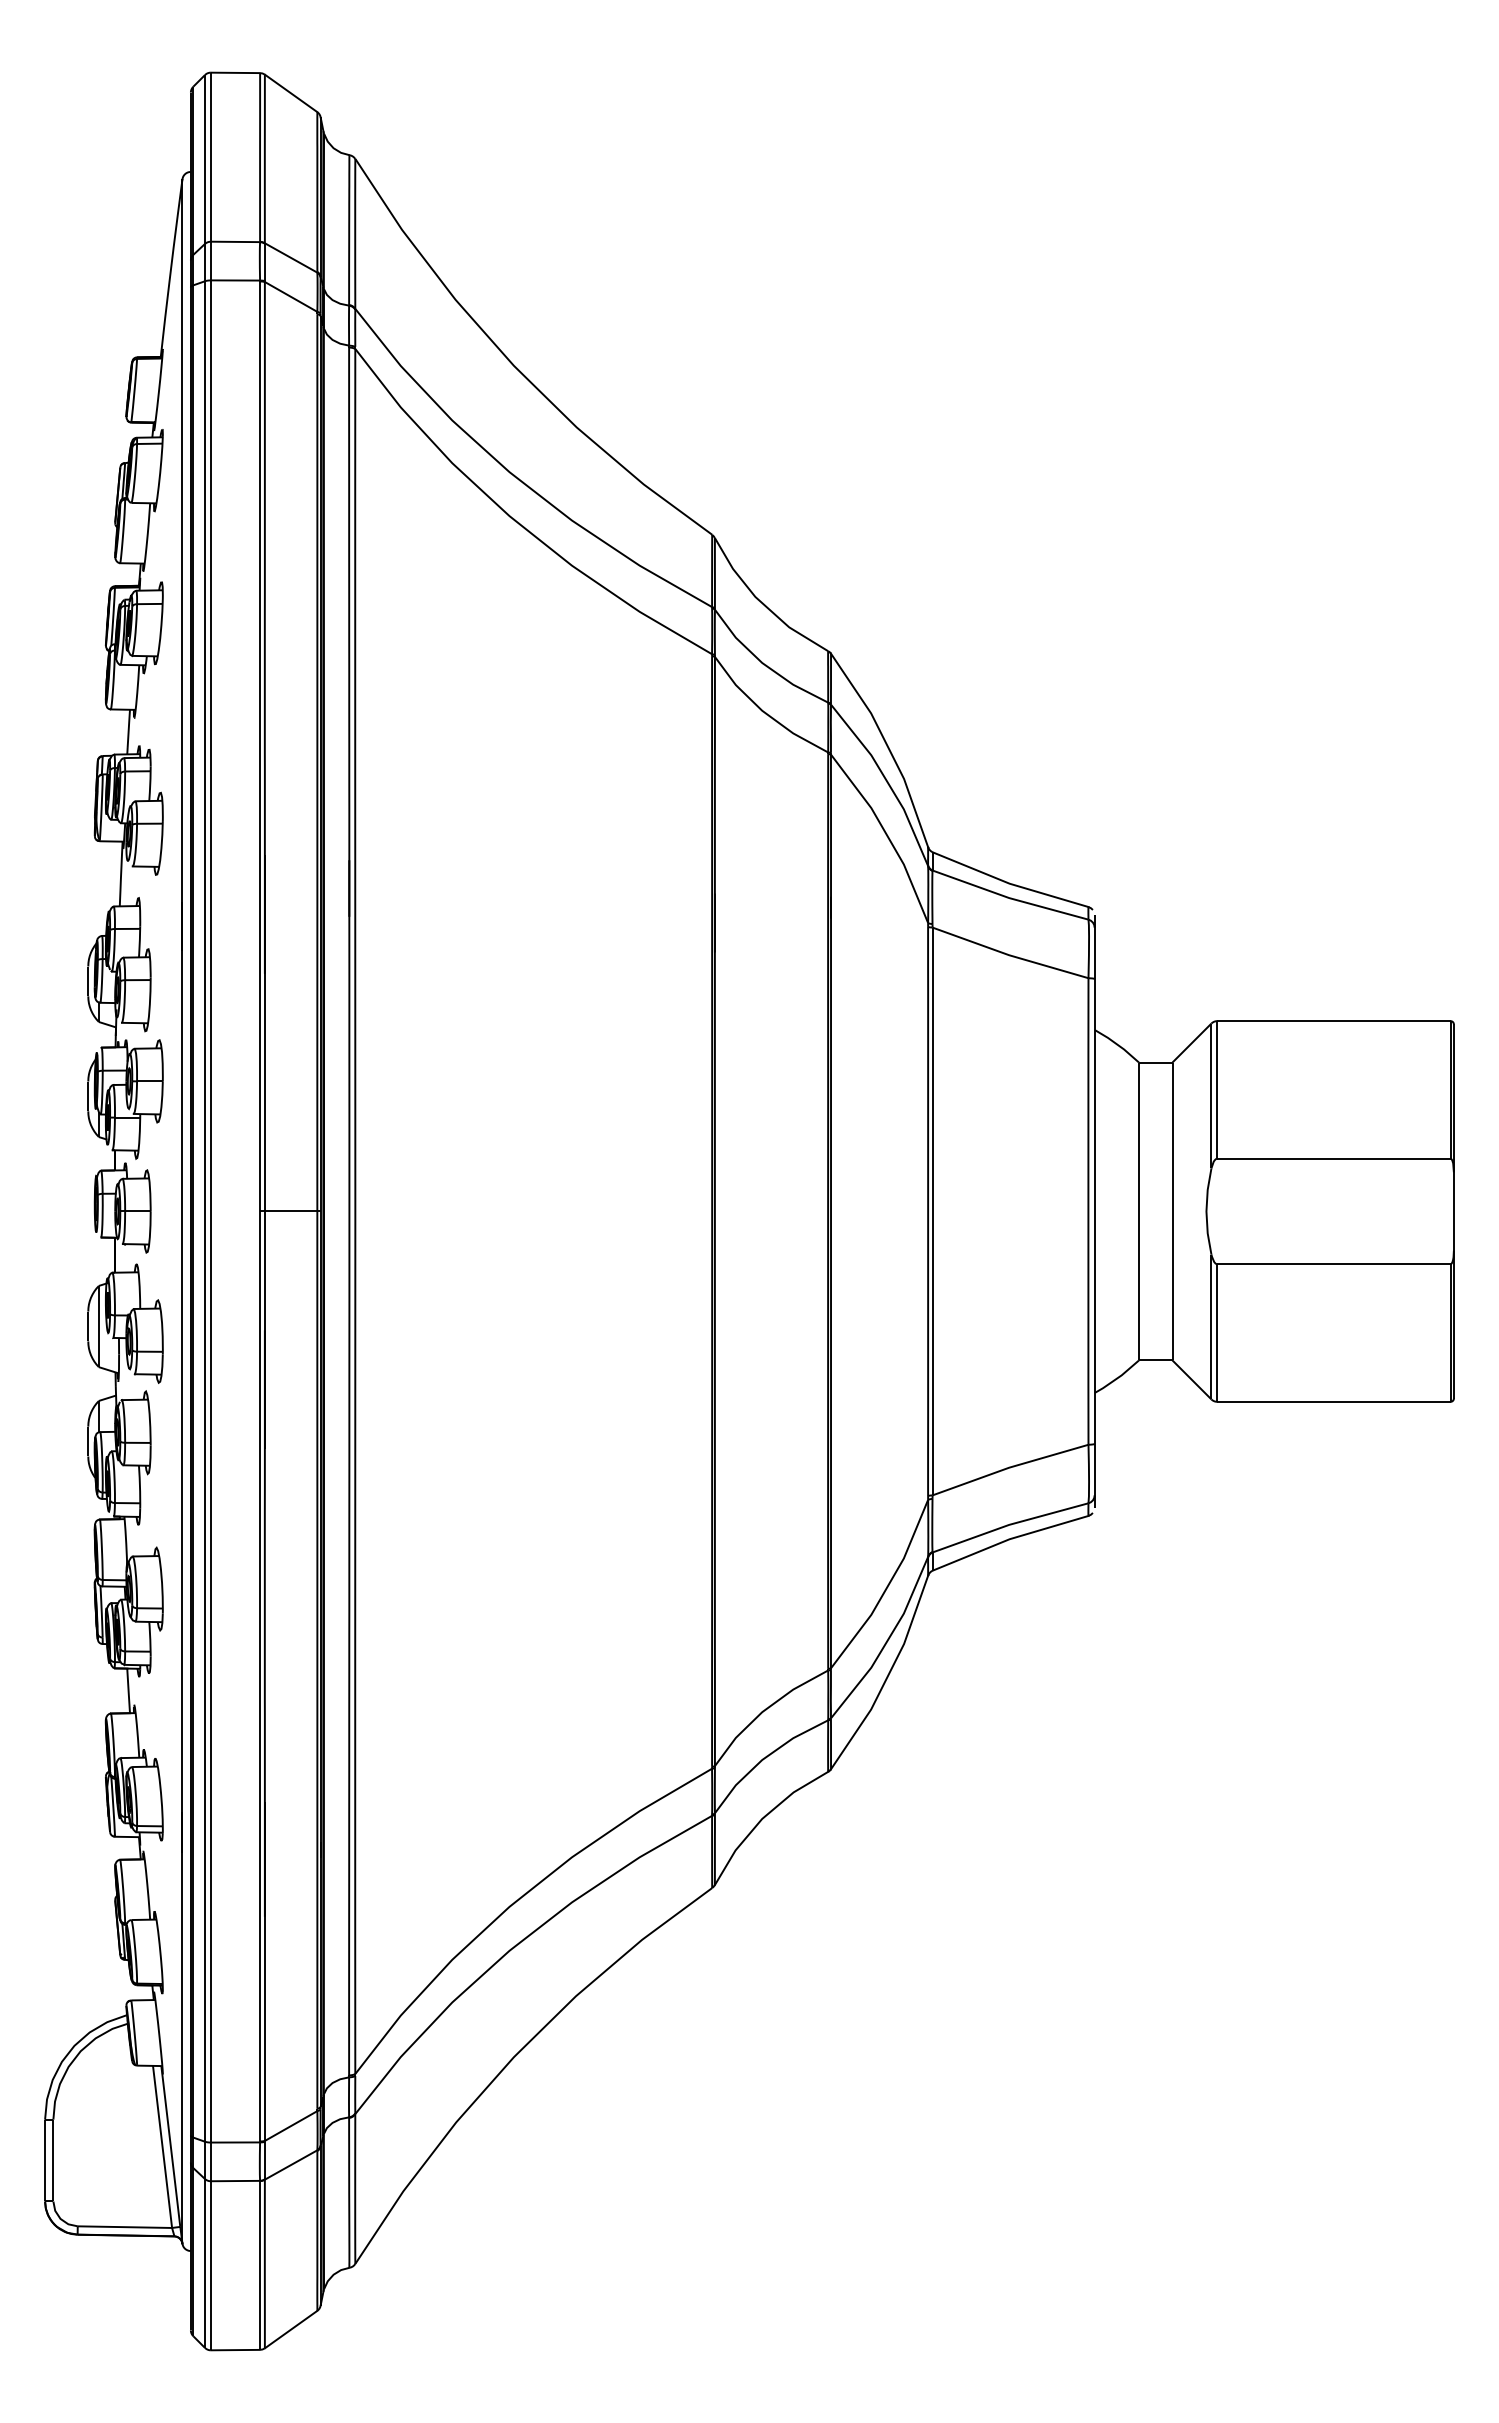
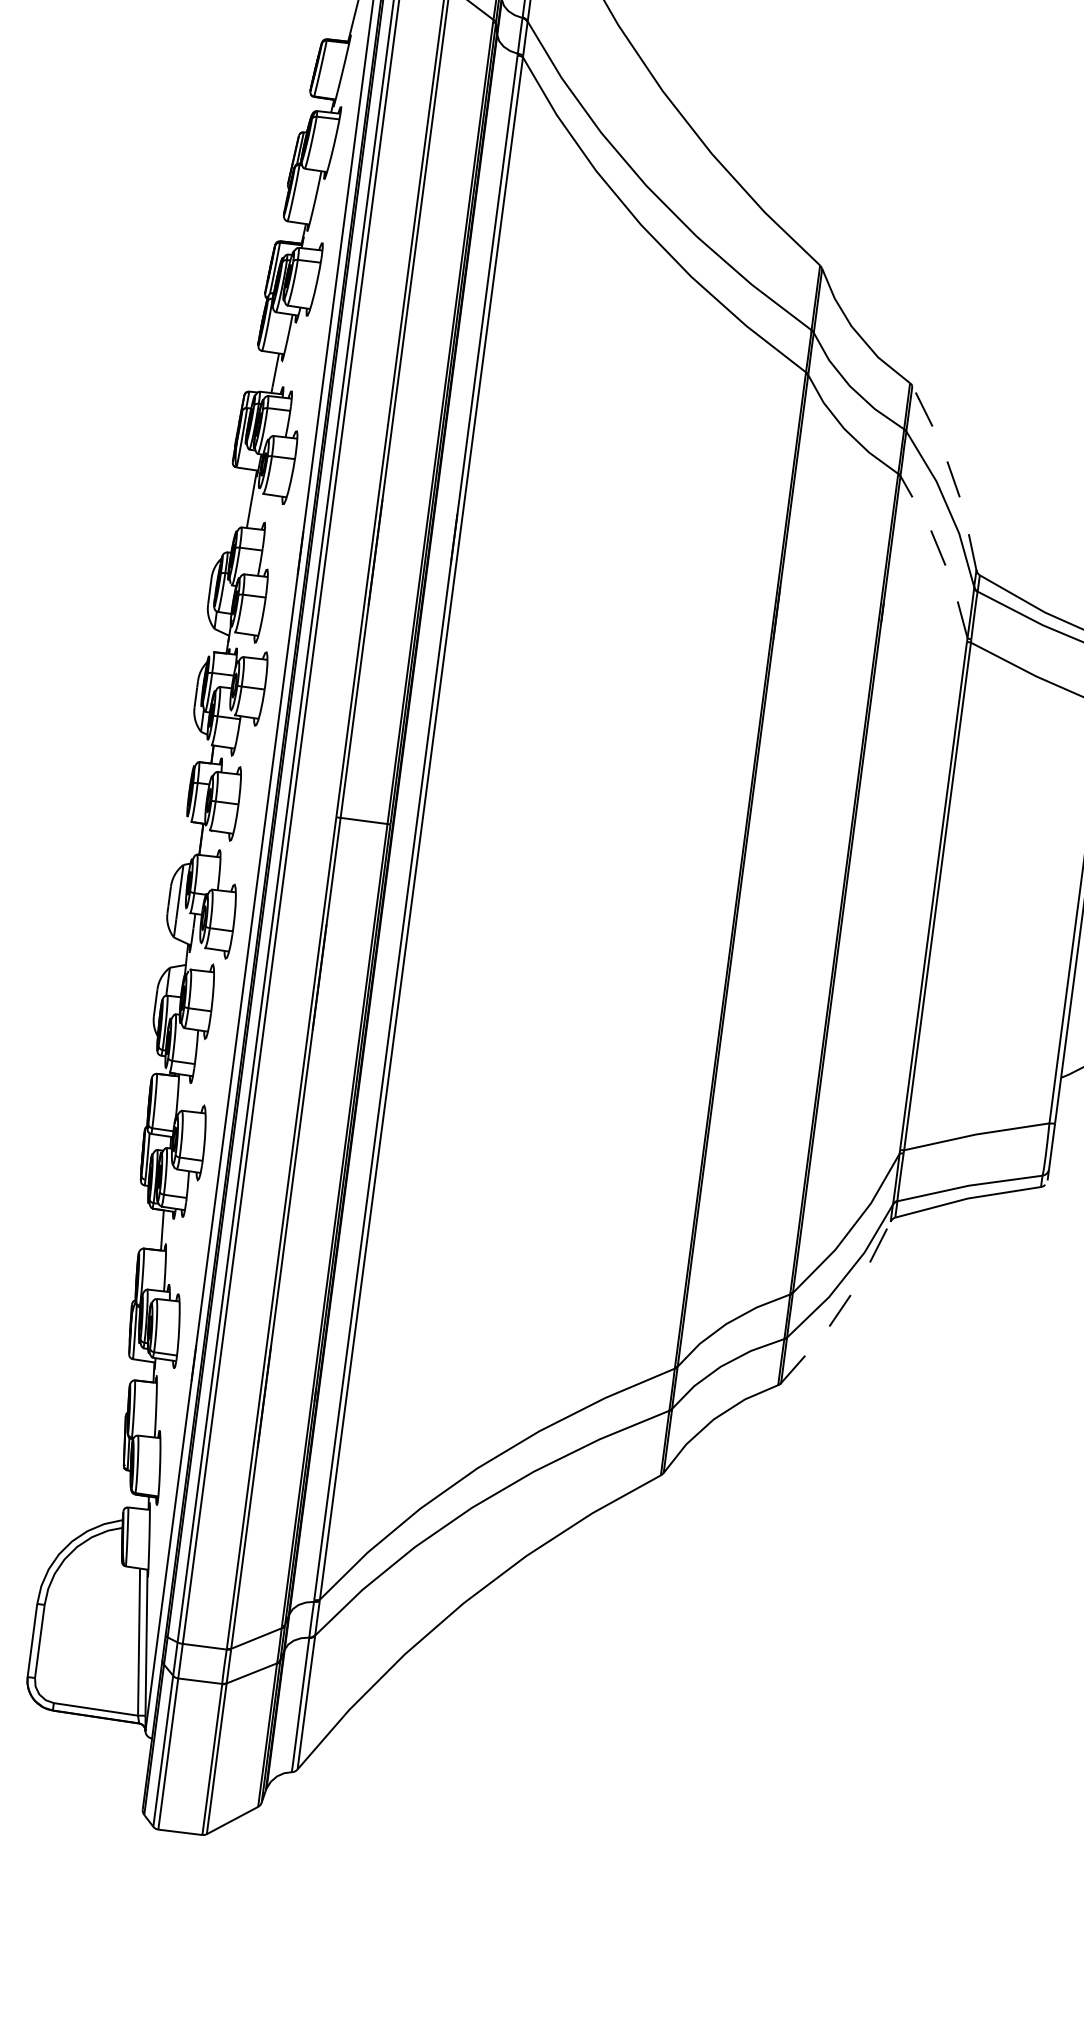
line: (887, 746) -> (951, 475), solid -> dashed
line: (886, 834) -> (940, 554), solid -> dashed
line: (887, 1676) -> (842, 1306), solid -> dashed

